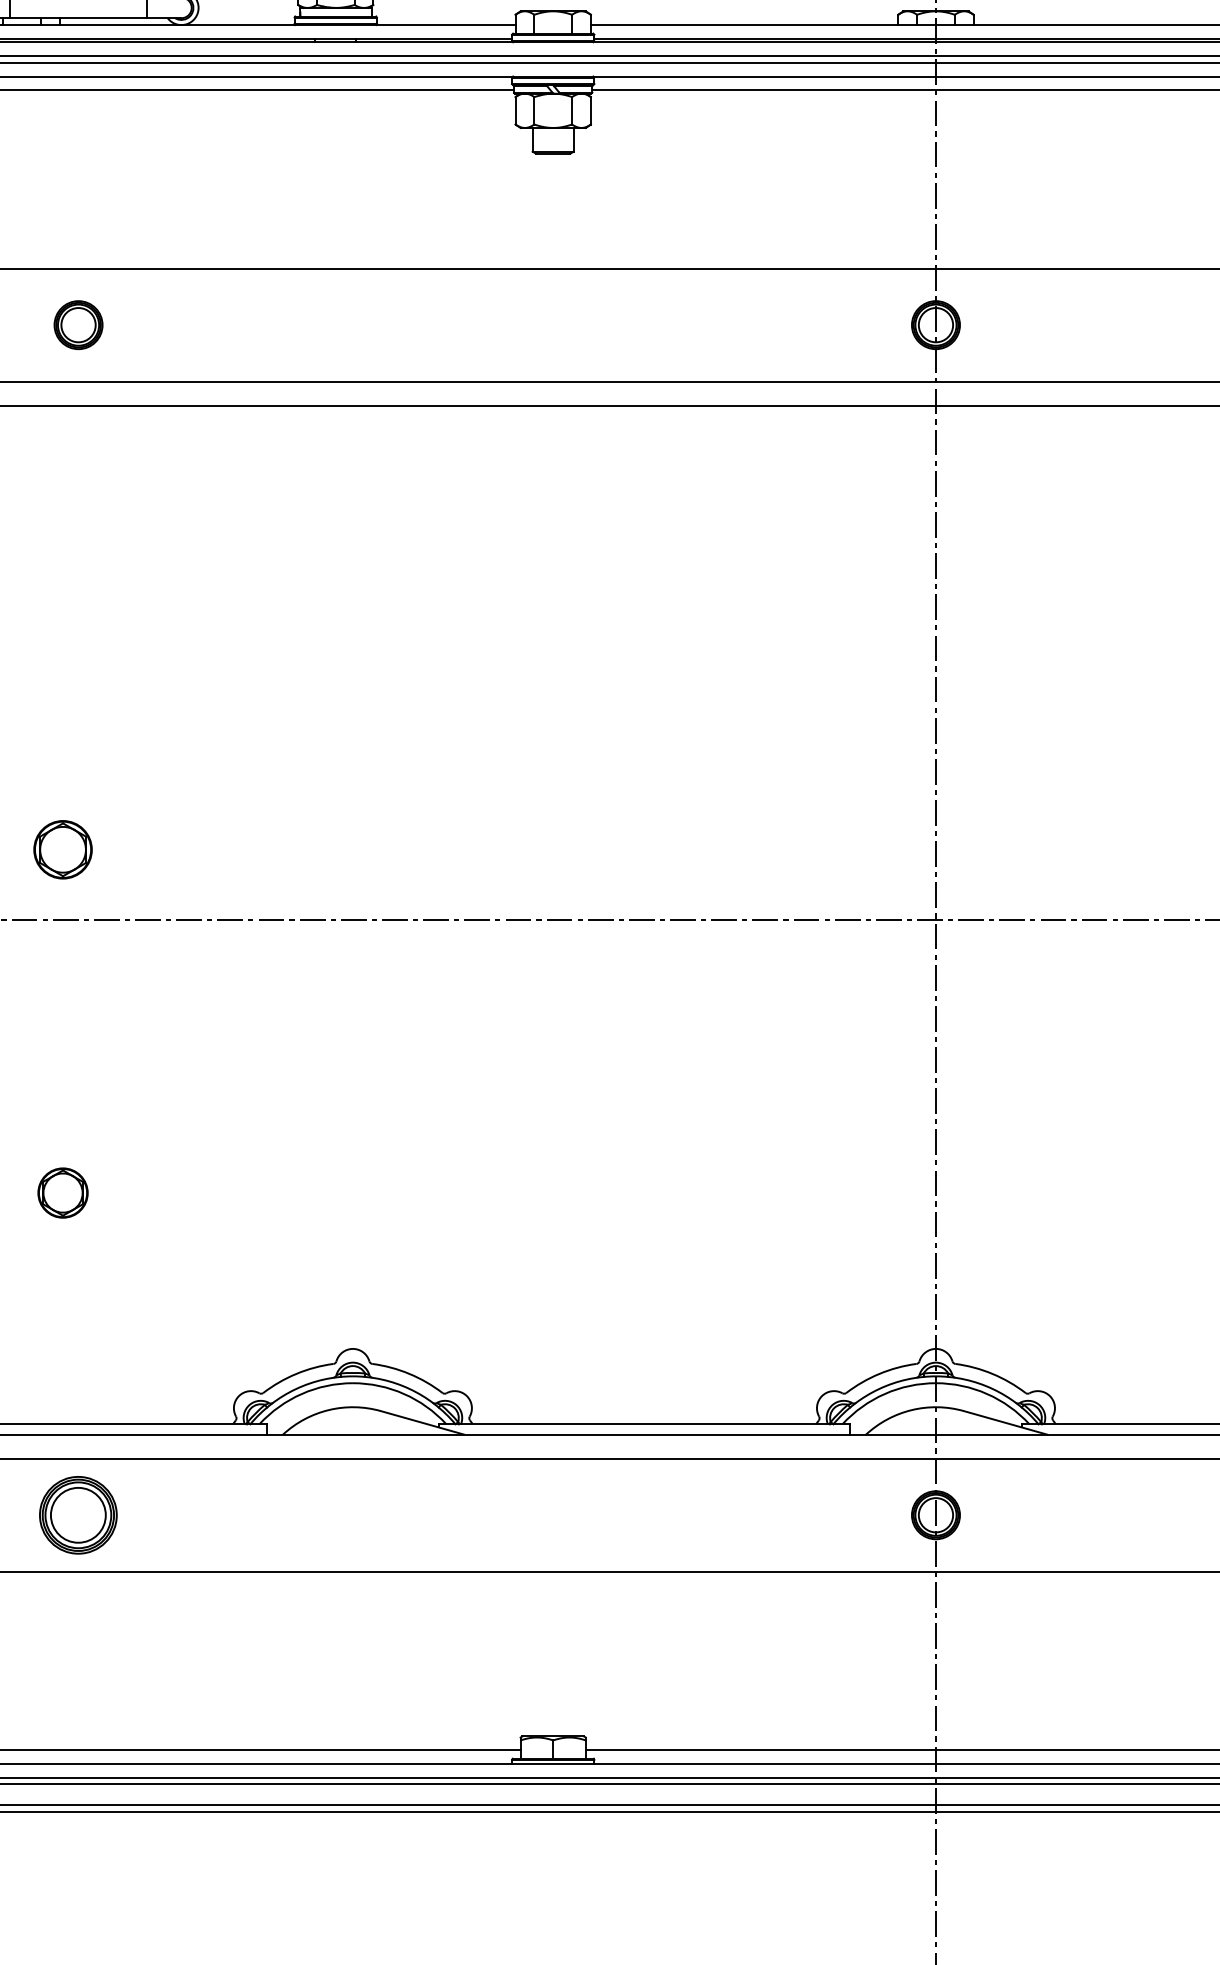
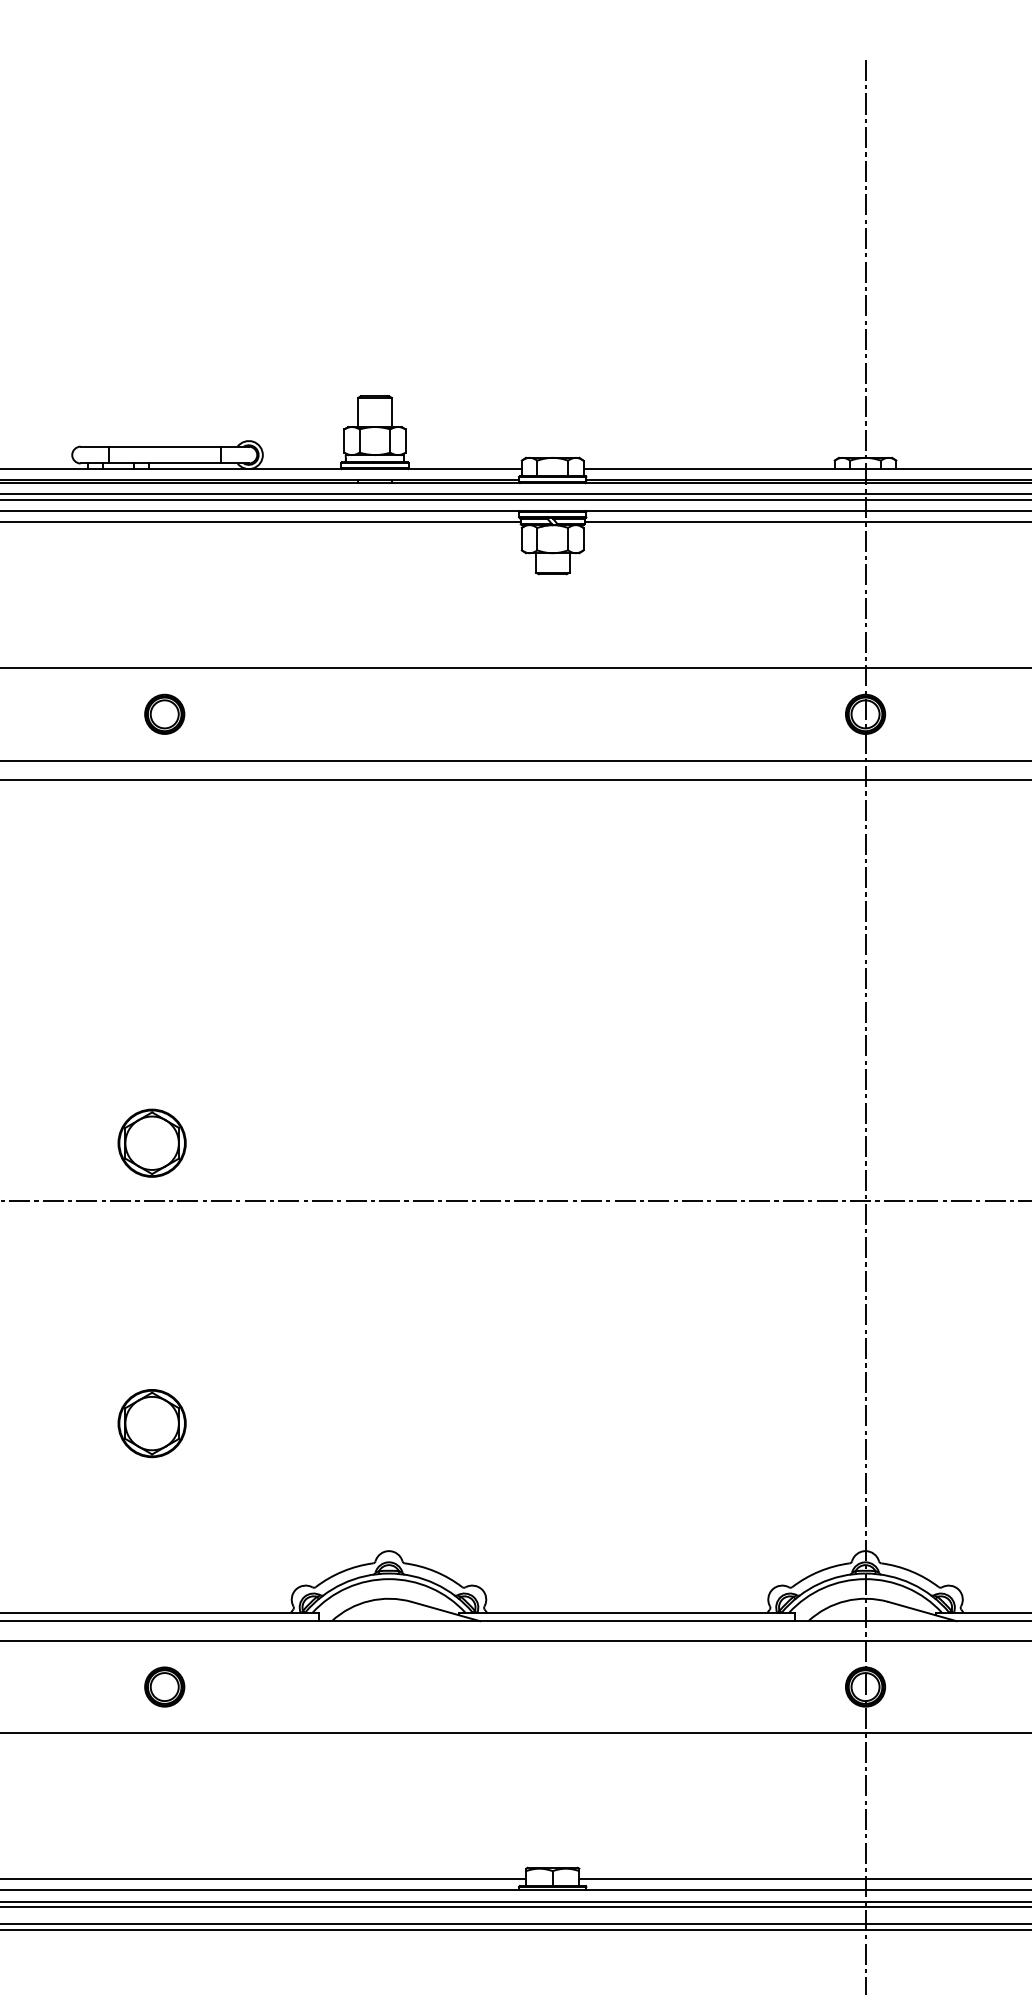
part: (62, 848) -> (151, 1142), size x1.43
part: (62, 1192) -> (151, 1423), size x1.67
part: (78, 1514) -> (164, 1686), size x0.62

